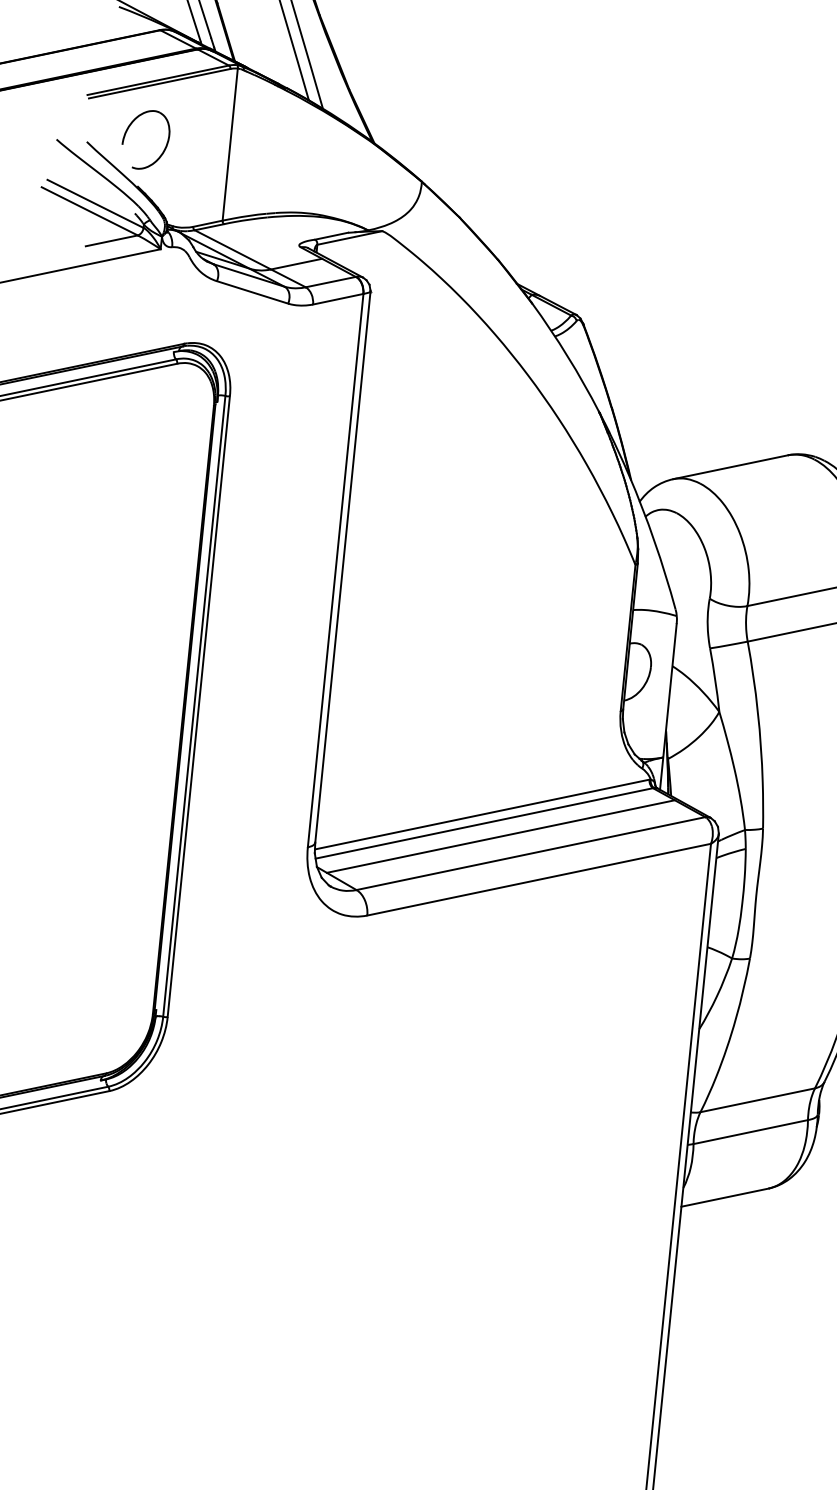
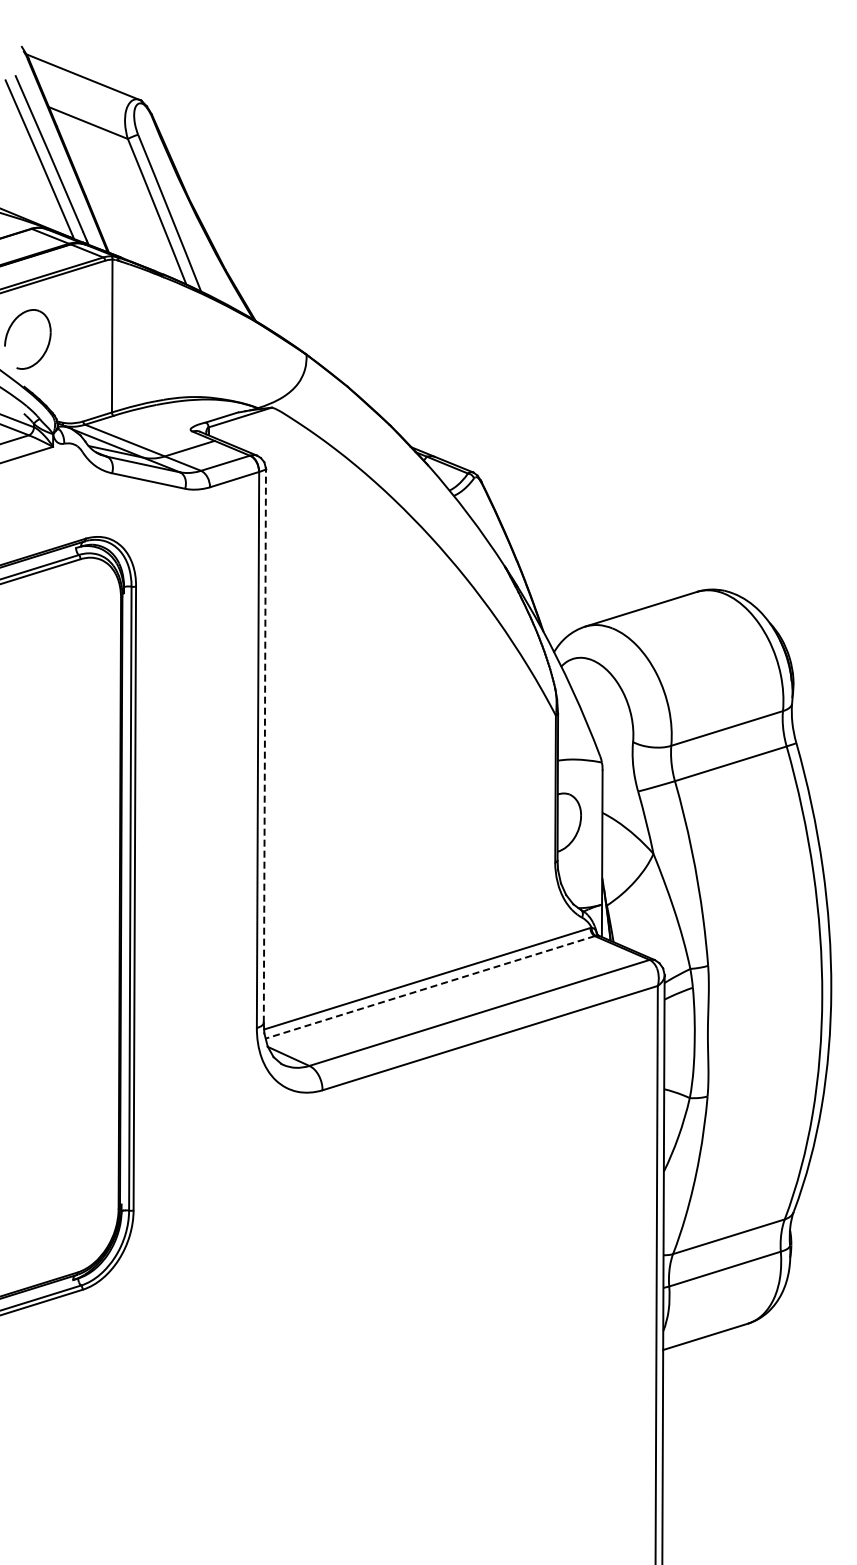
line: (342, 566) -> (264, 745), solid -> dashed
line: (483, 823) -> (429, 987), solid -> dashed
line: (500, 836) -> (447, 998), removed

